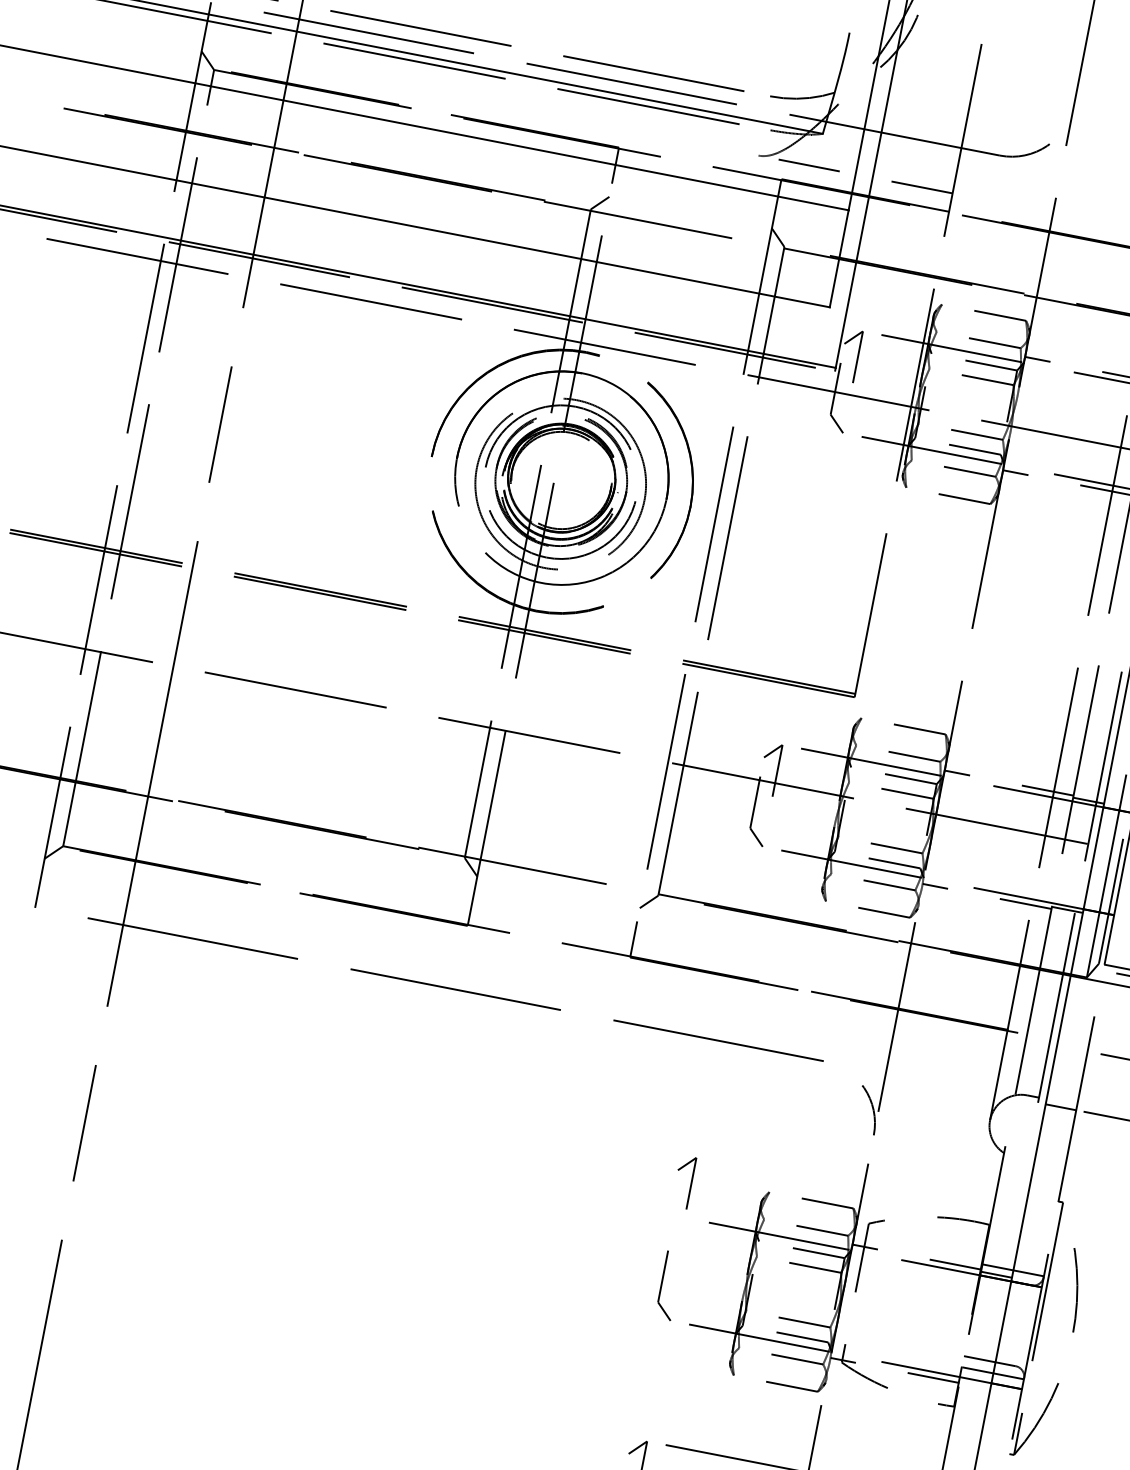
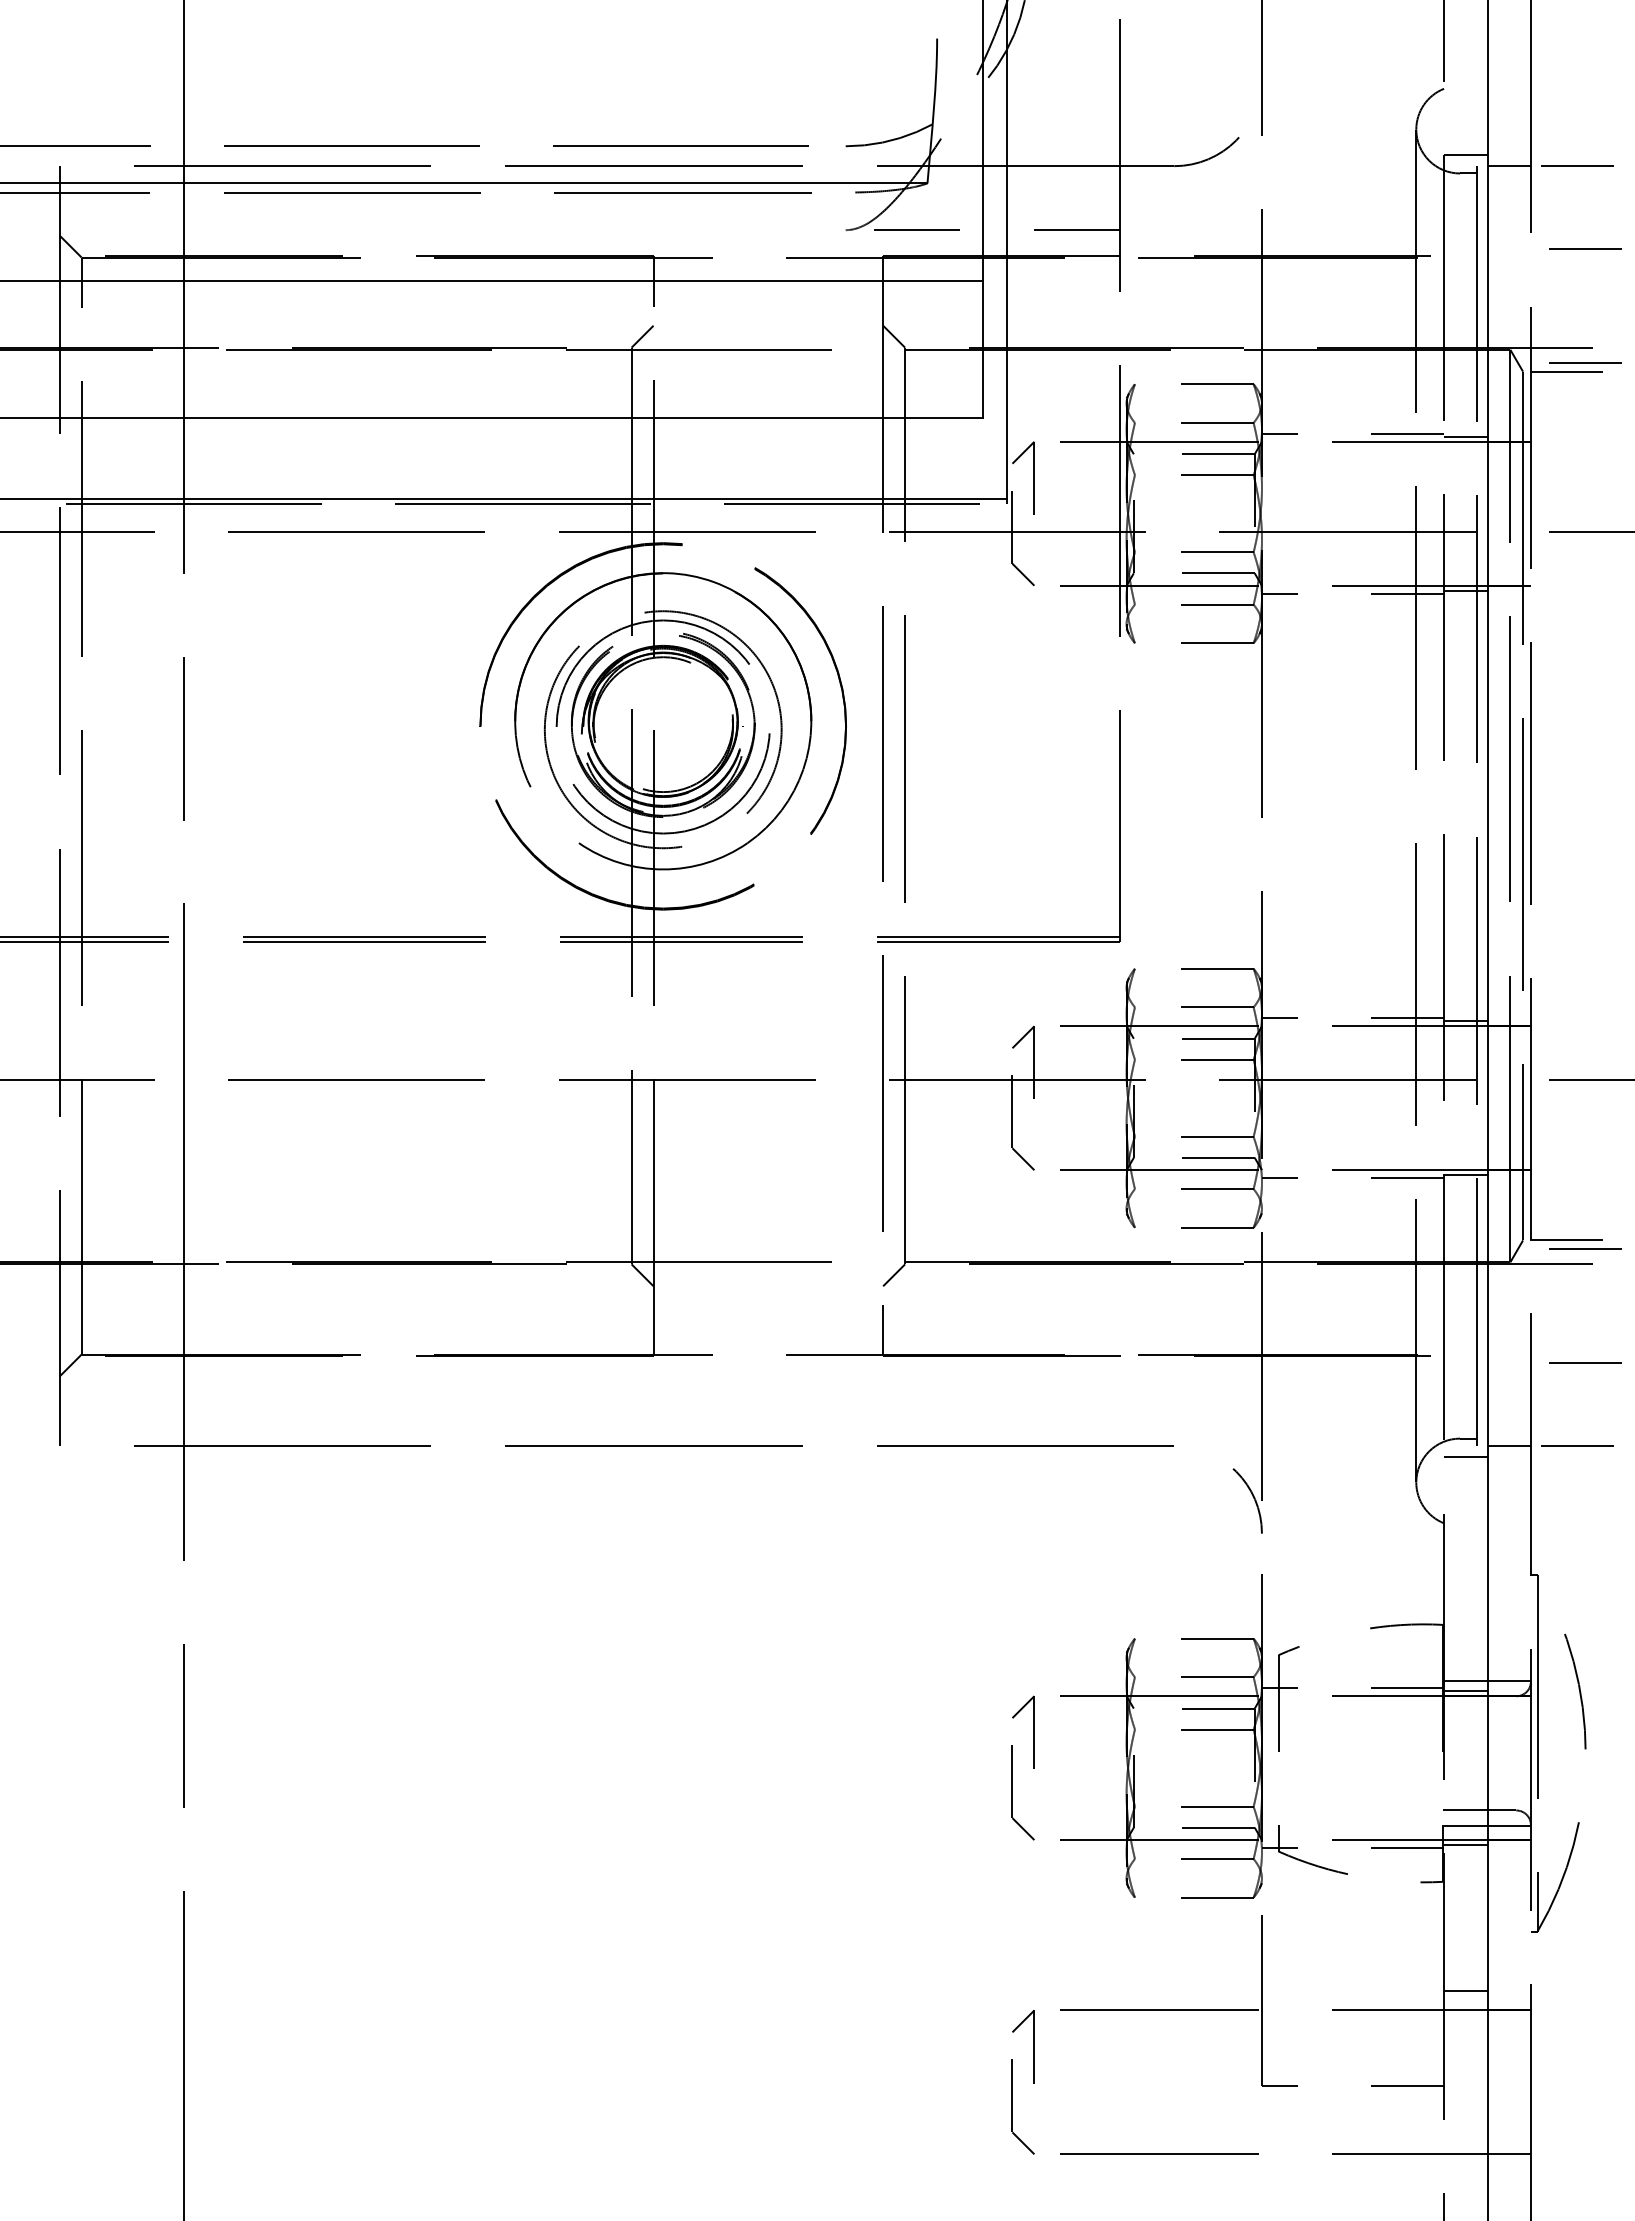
line: (1028, 1109) -> (1465, 1457), added
part: (690, 1182) -> (1033, 1731), moved
line: (974, 1384) -> (1465, 1845), added

